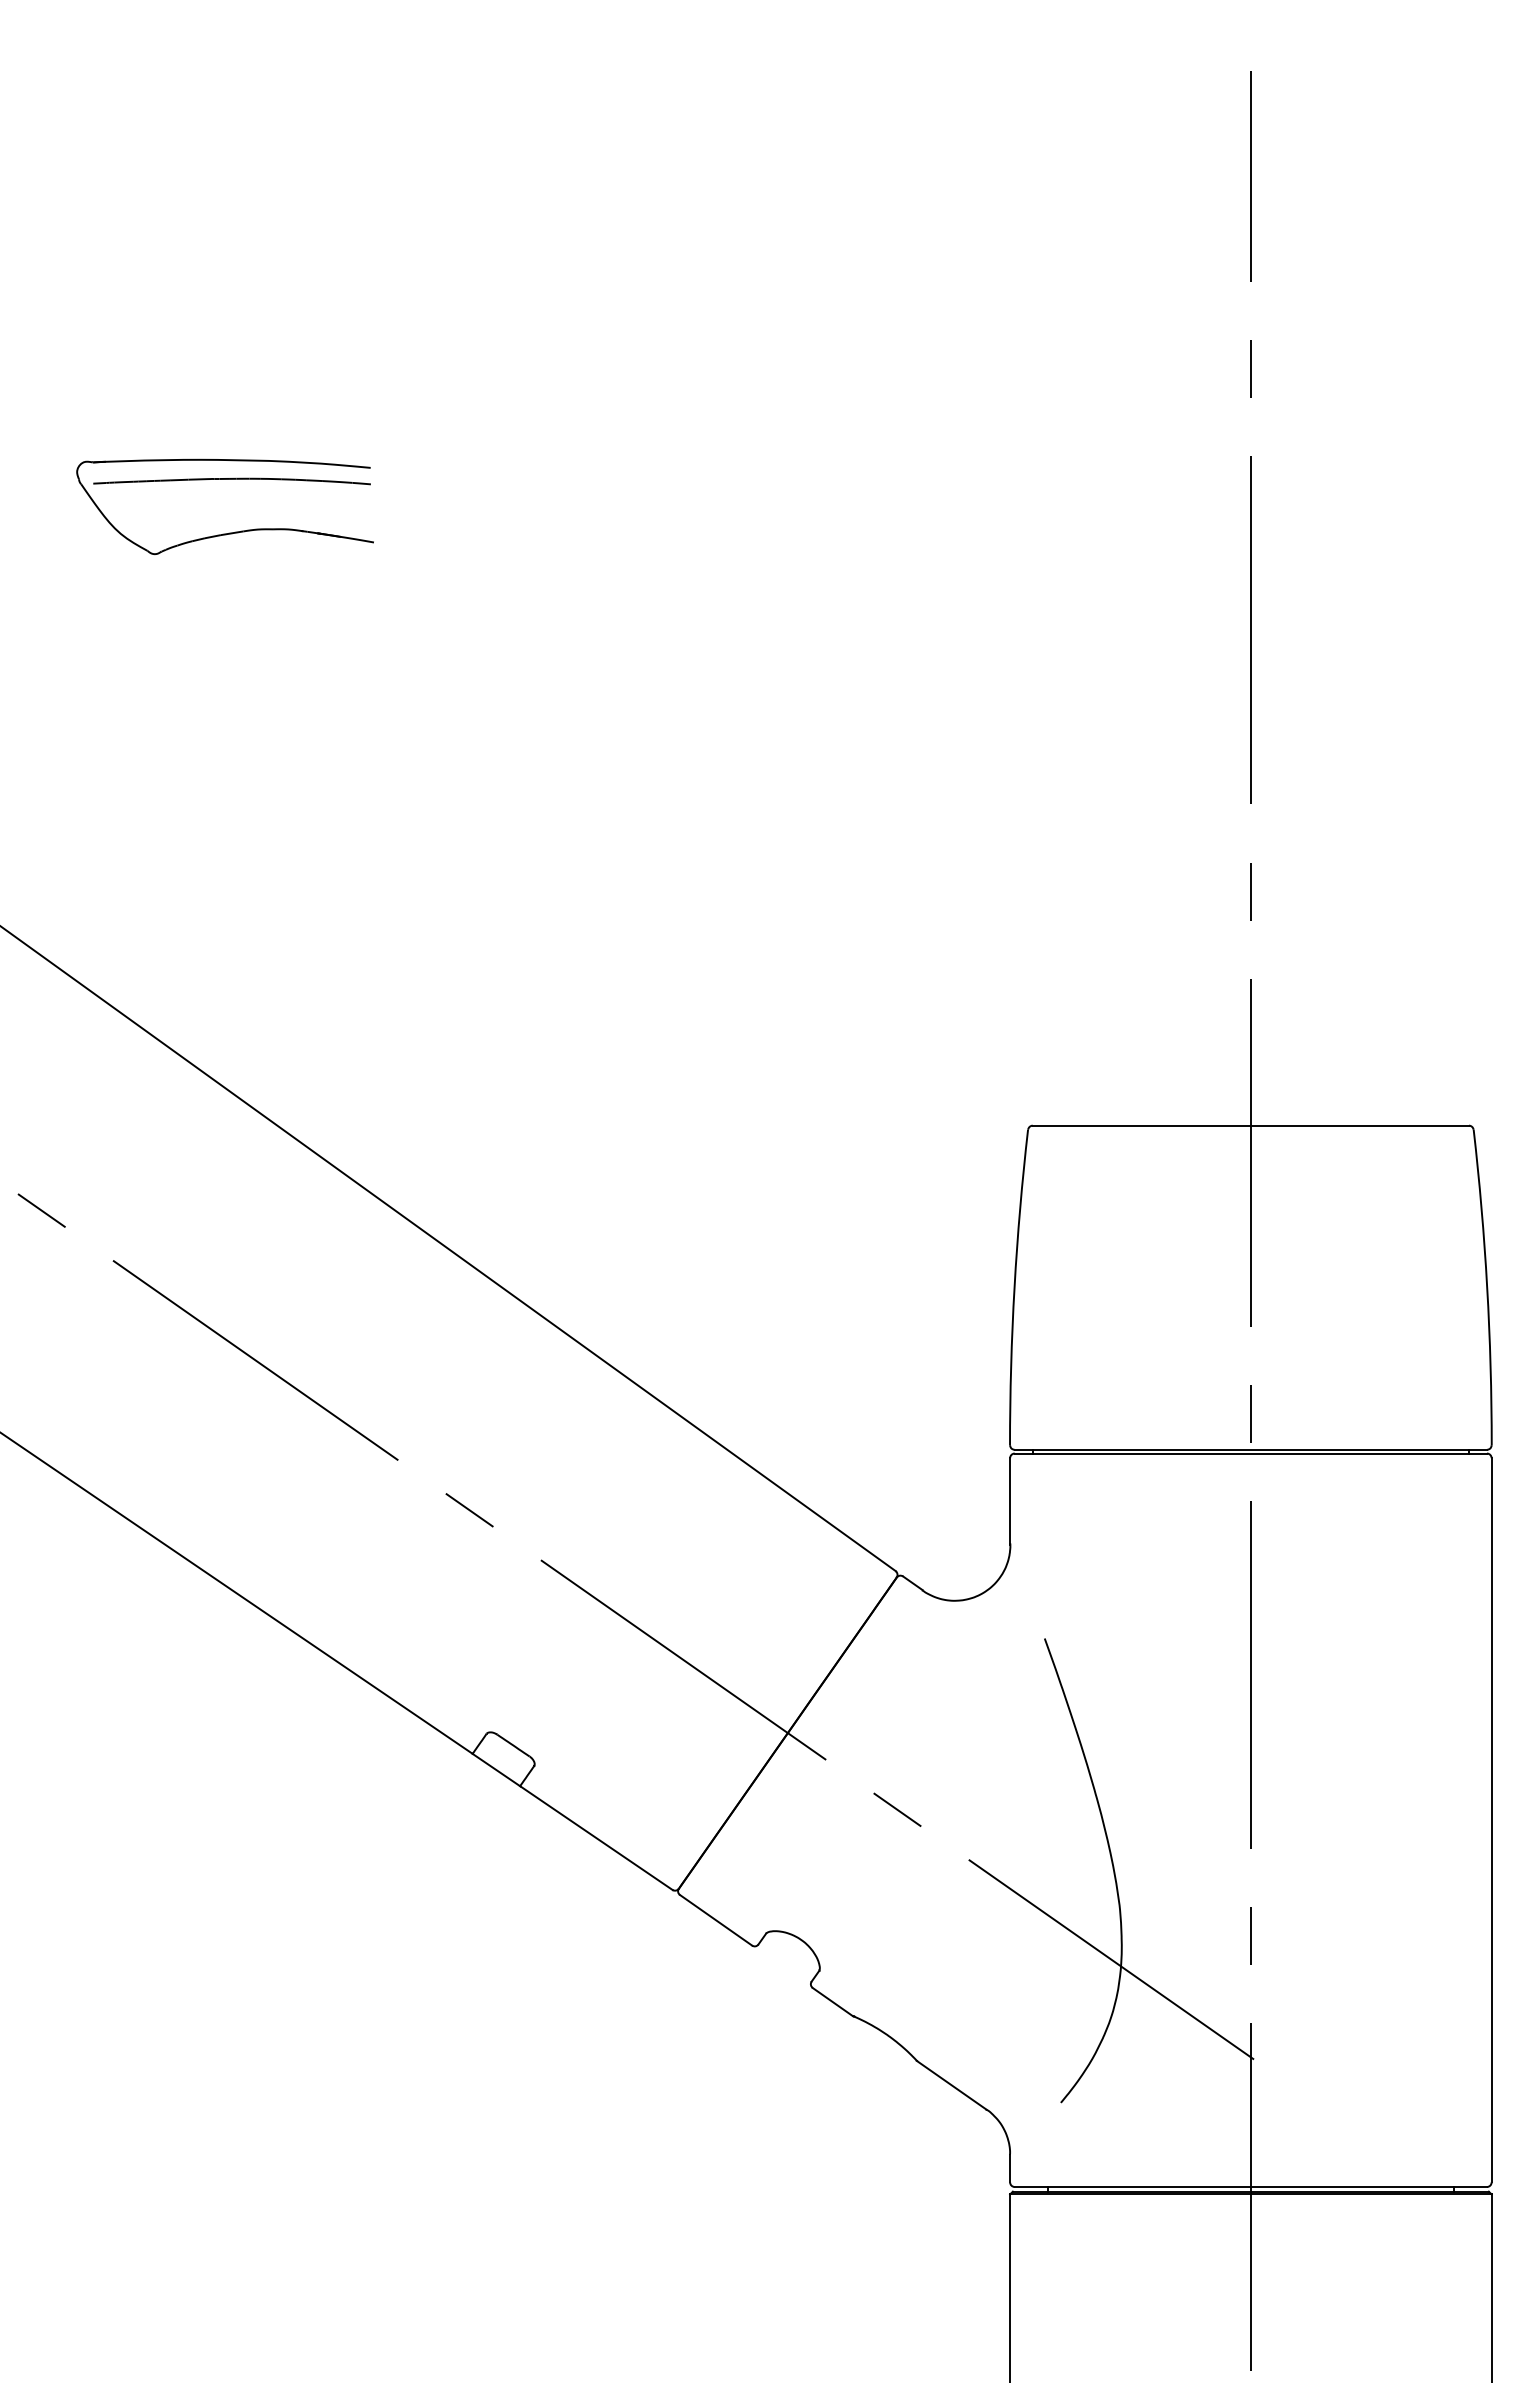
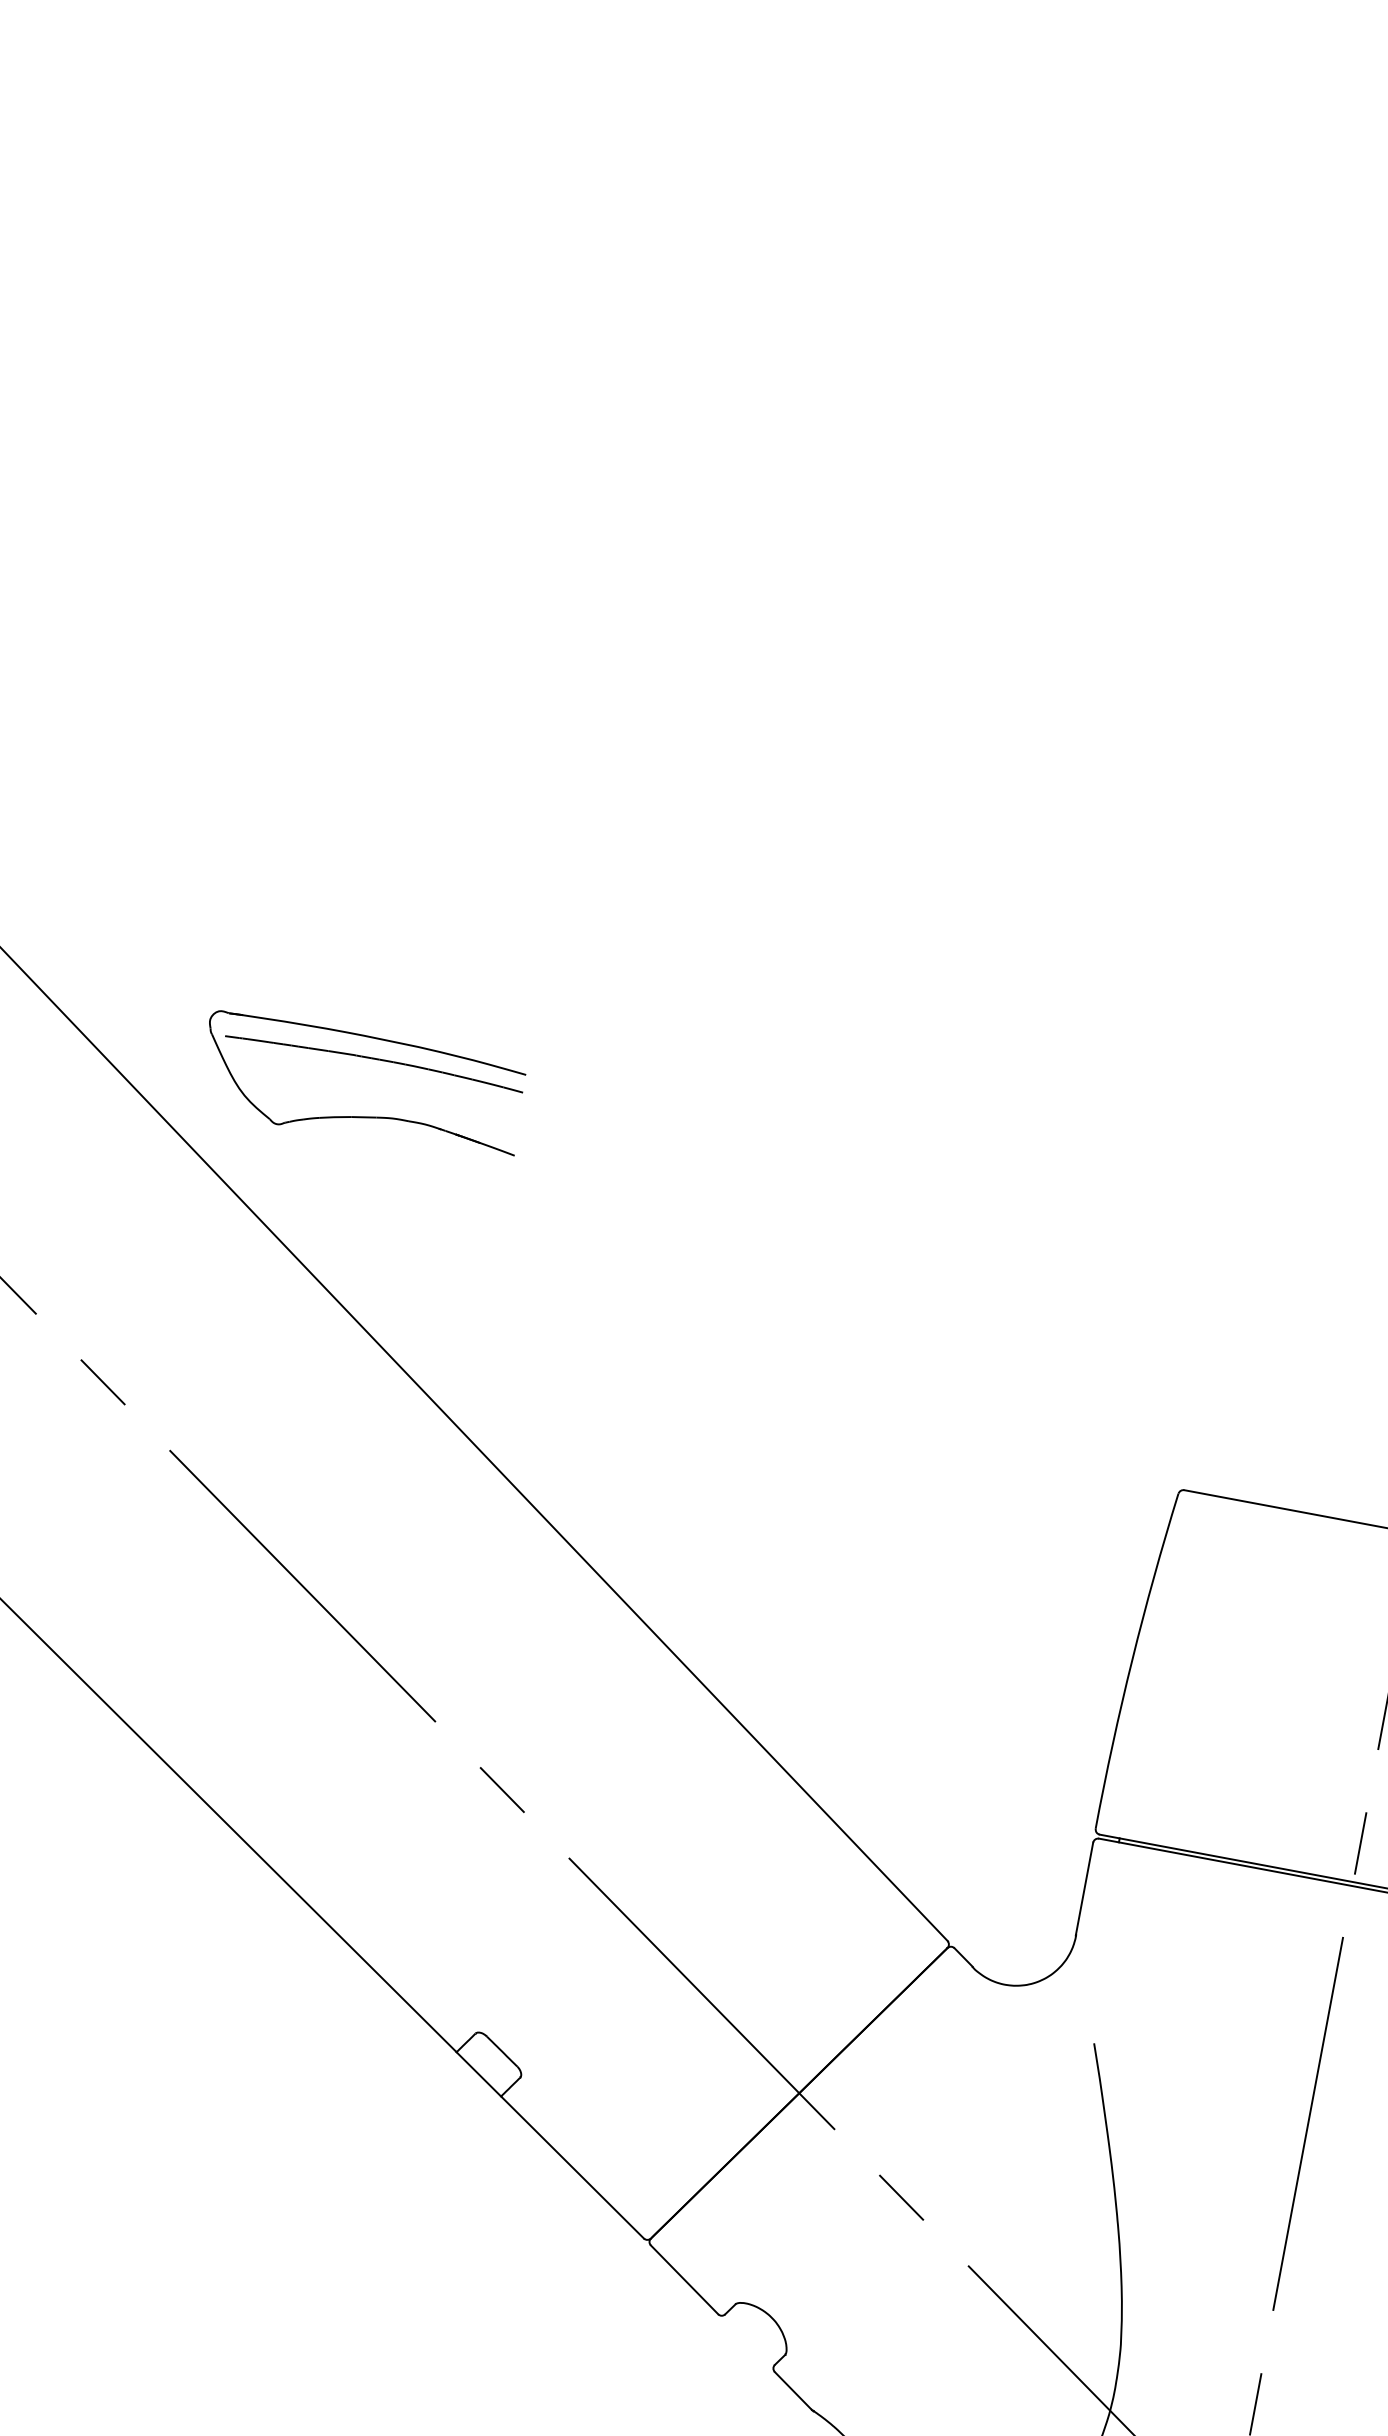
part: (229, 532) -> (361, 1115), moved

